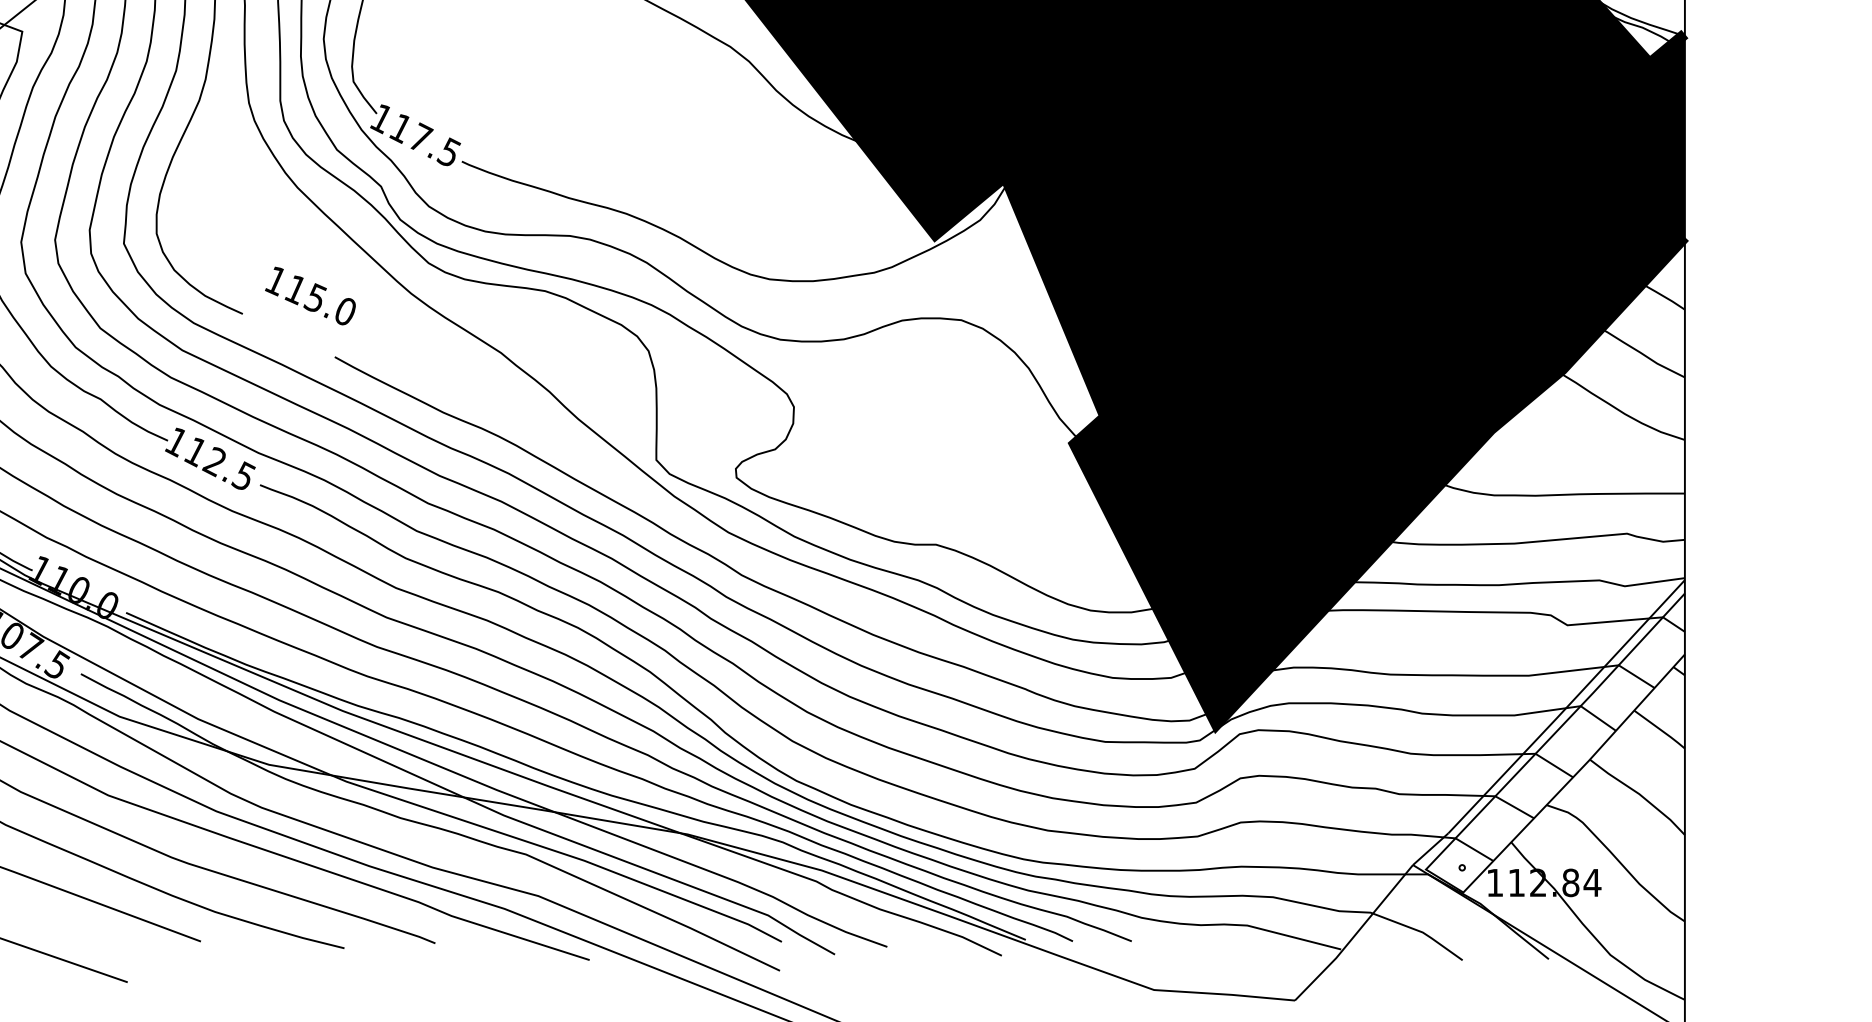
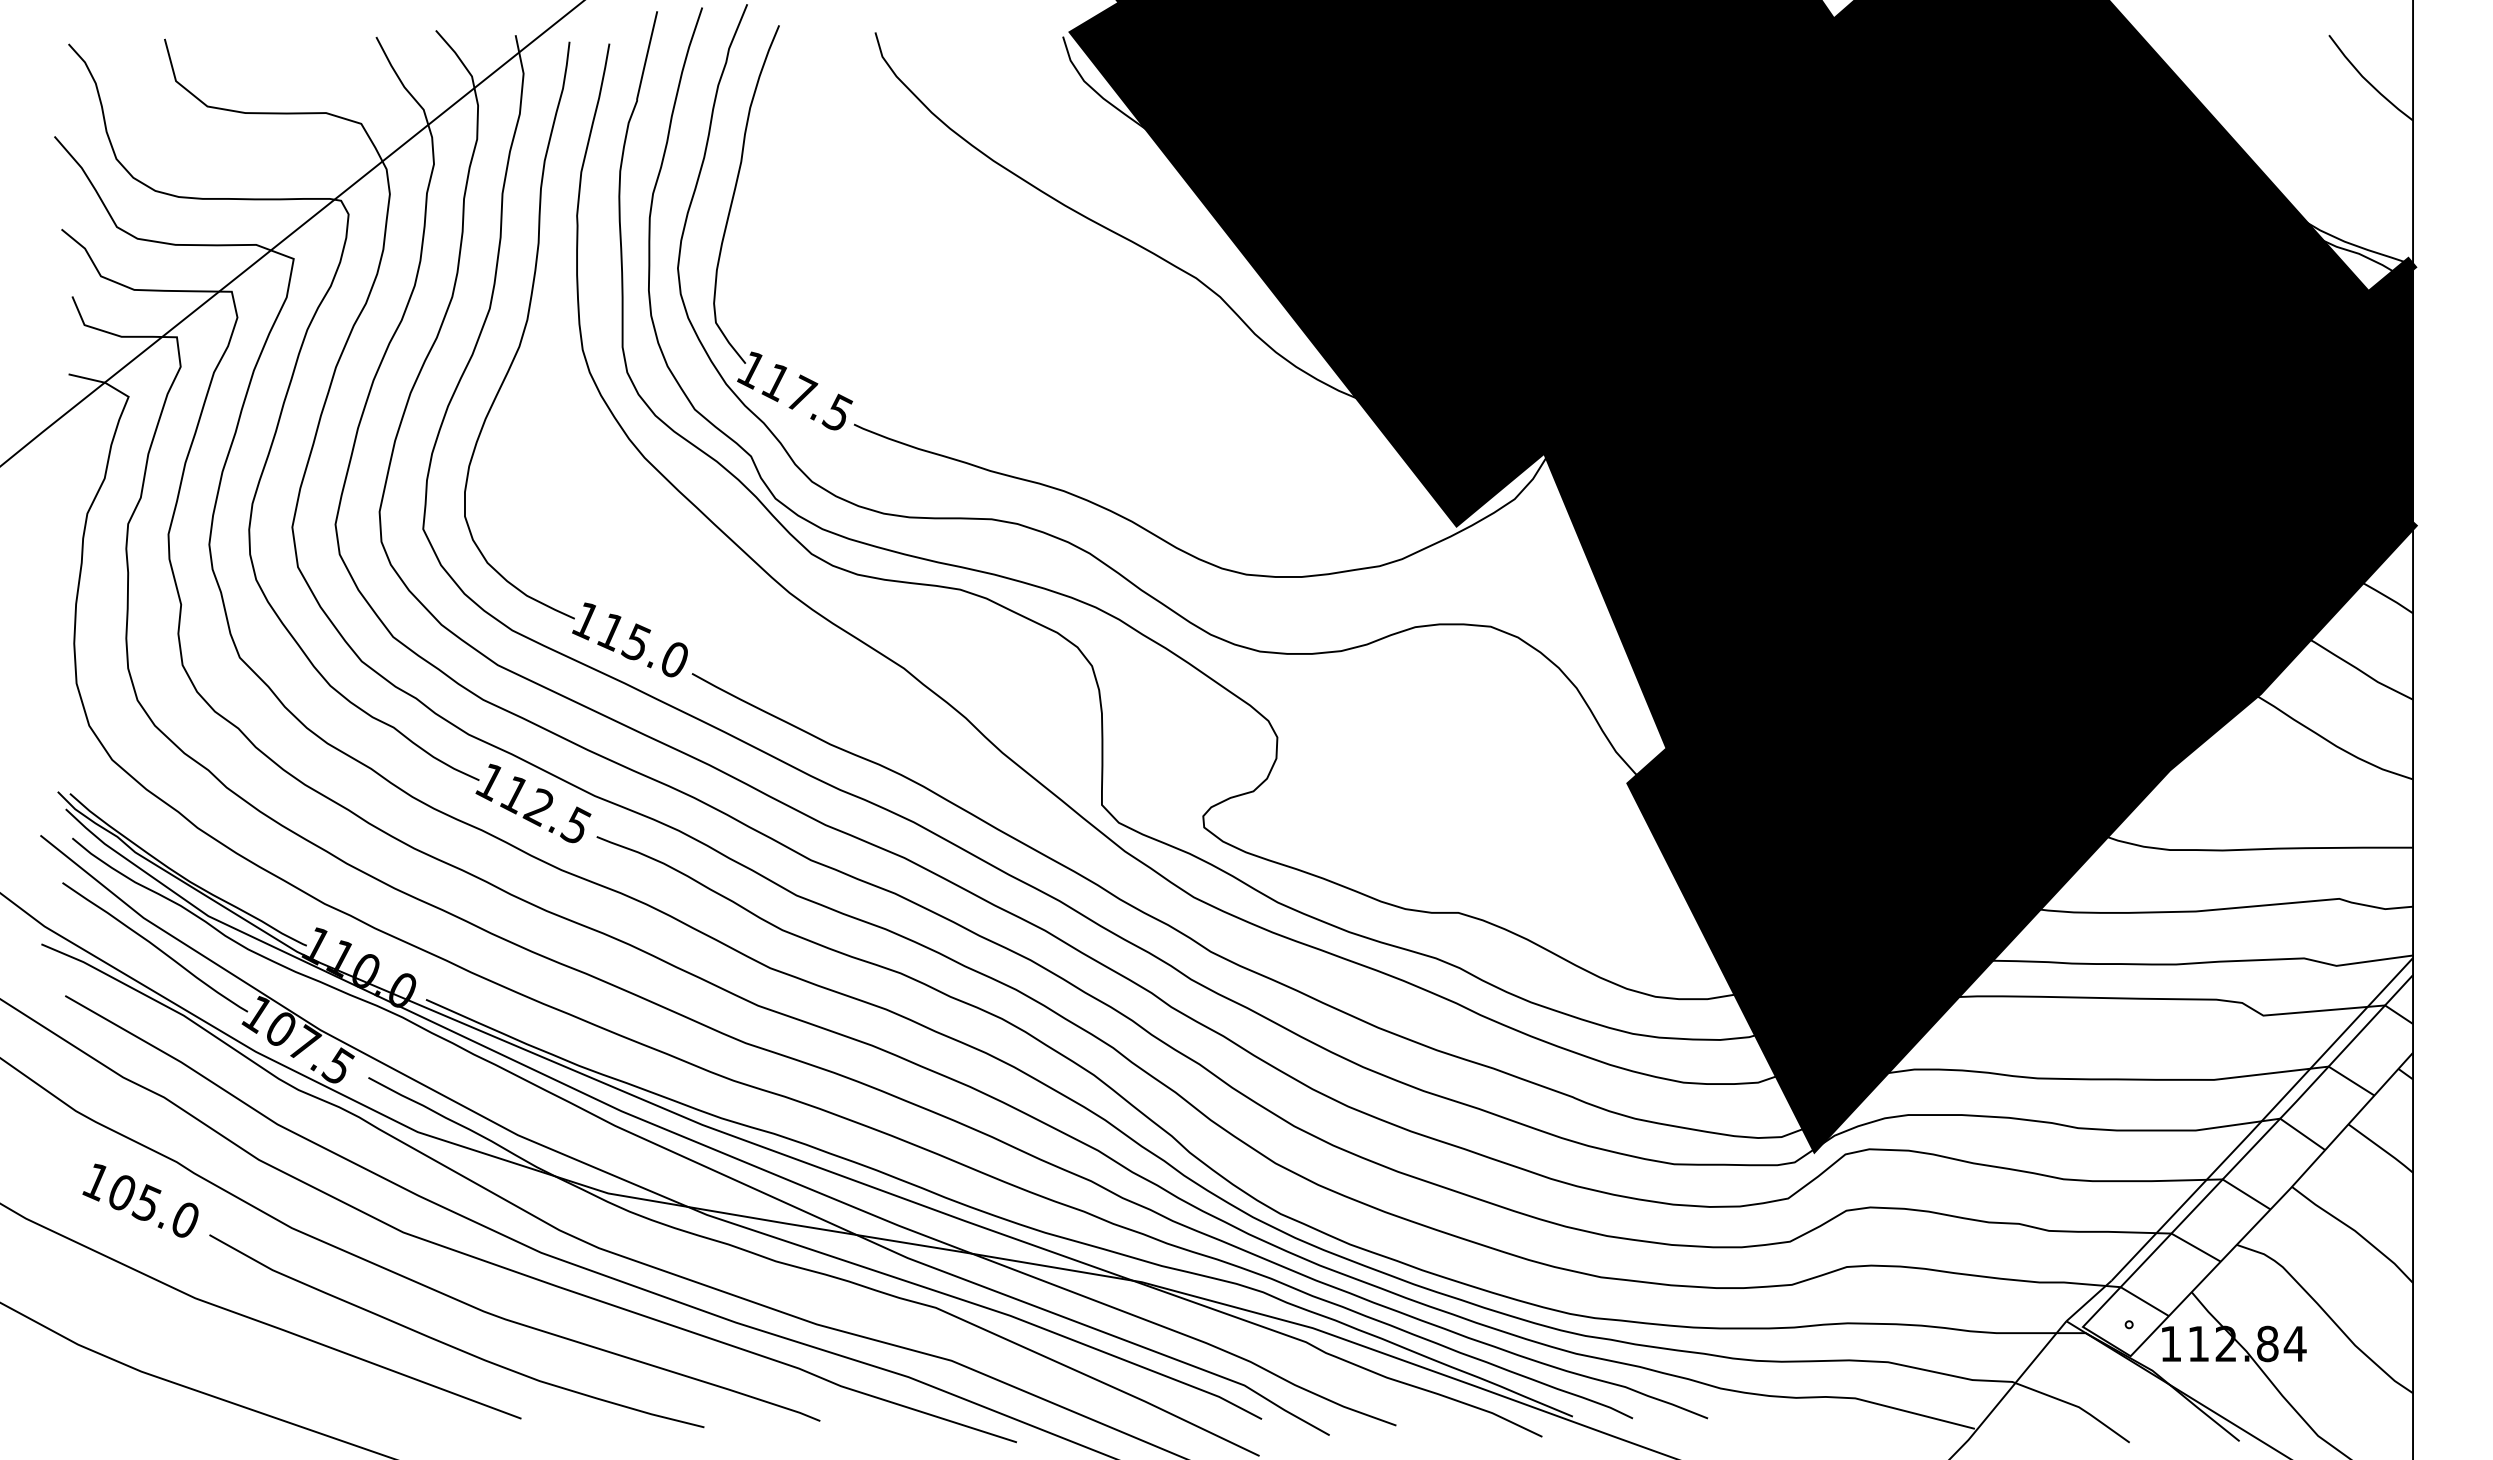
text: (310, 295) -> (629, 639), moved

